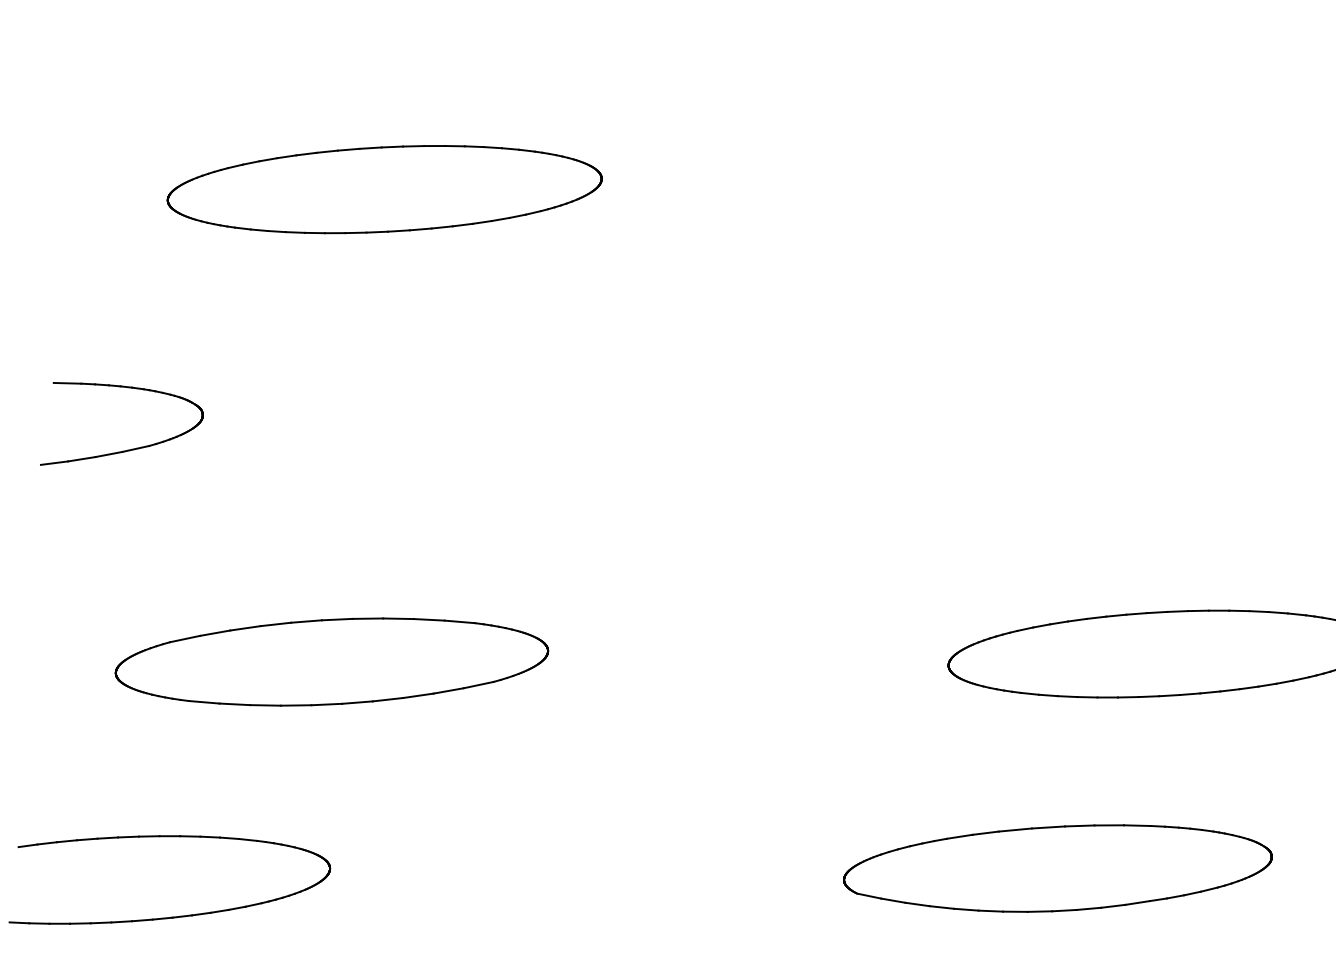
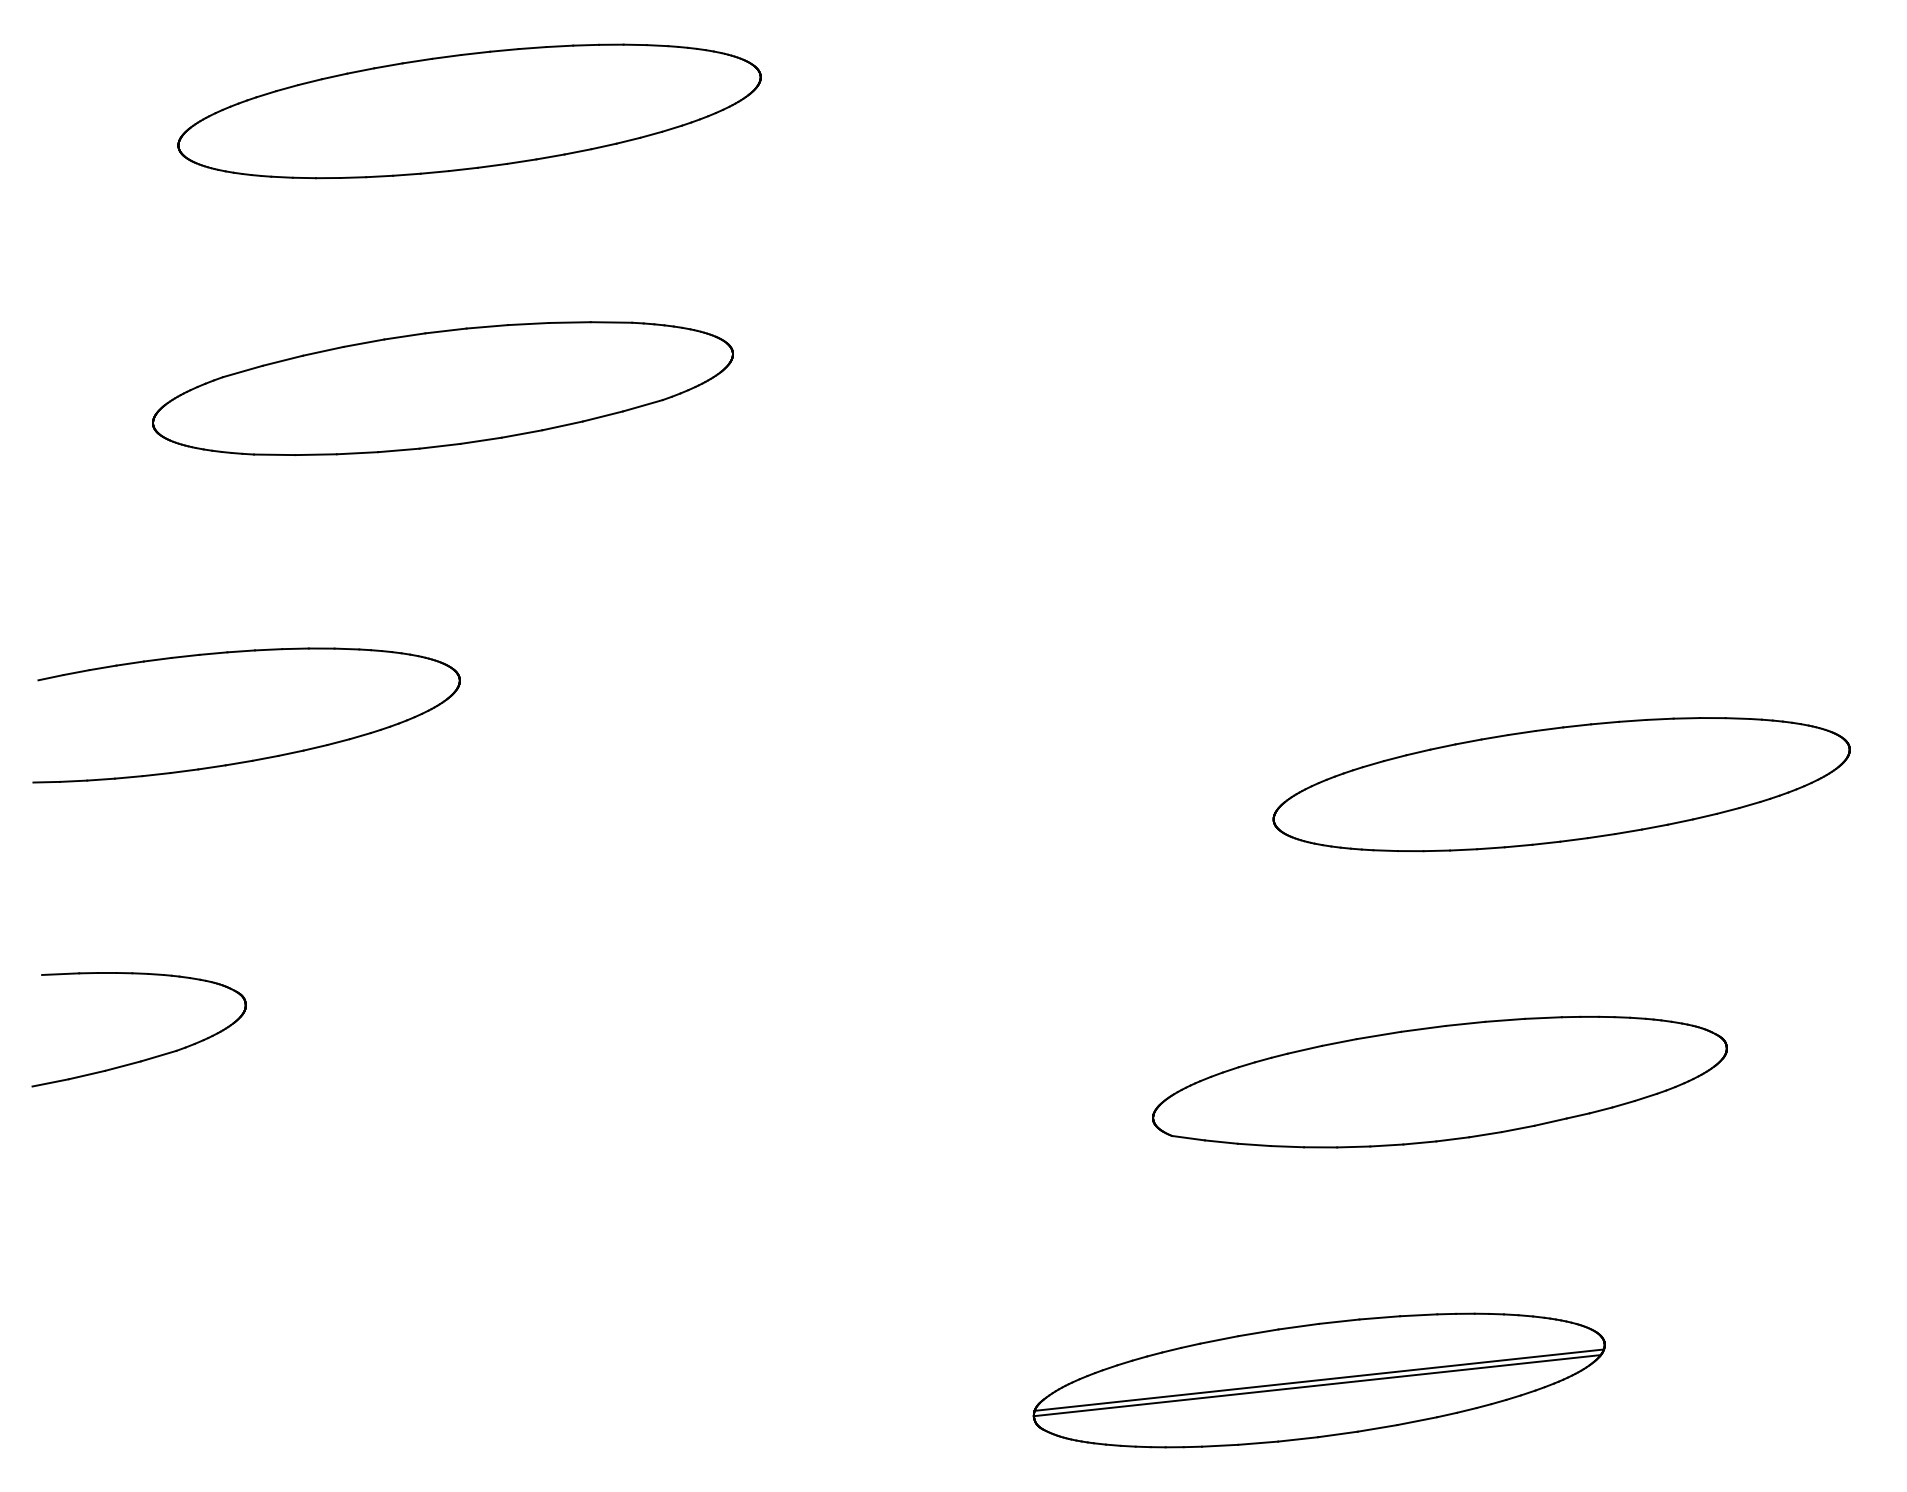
part: (384, 189) -> (469, 111), moved
part: (128, 449) -> (149, 1057), moved
part: (331, 661) -> (442, 388), moved
part: (172, 916) -> (252, 759), moved

